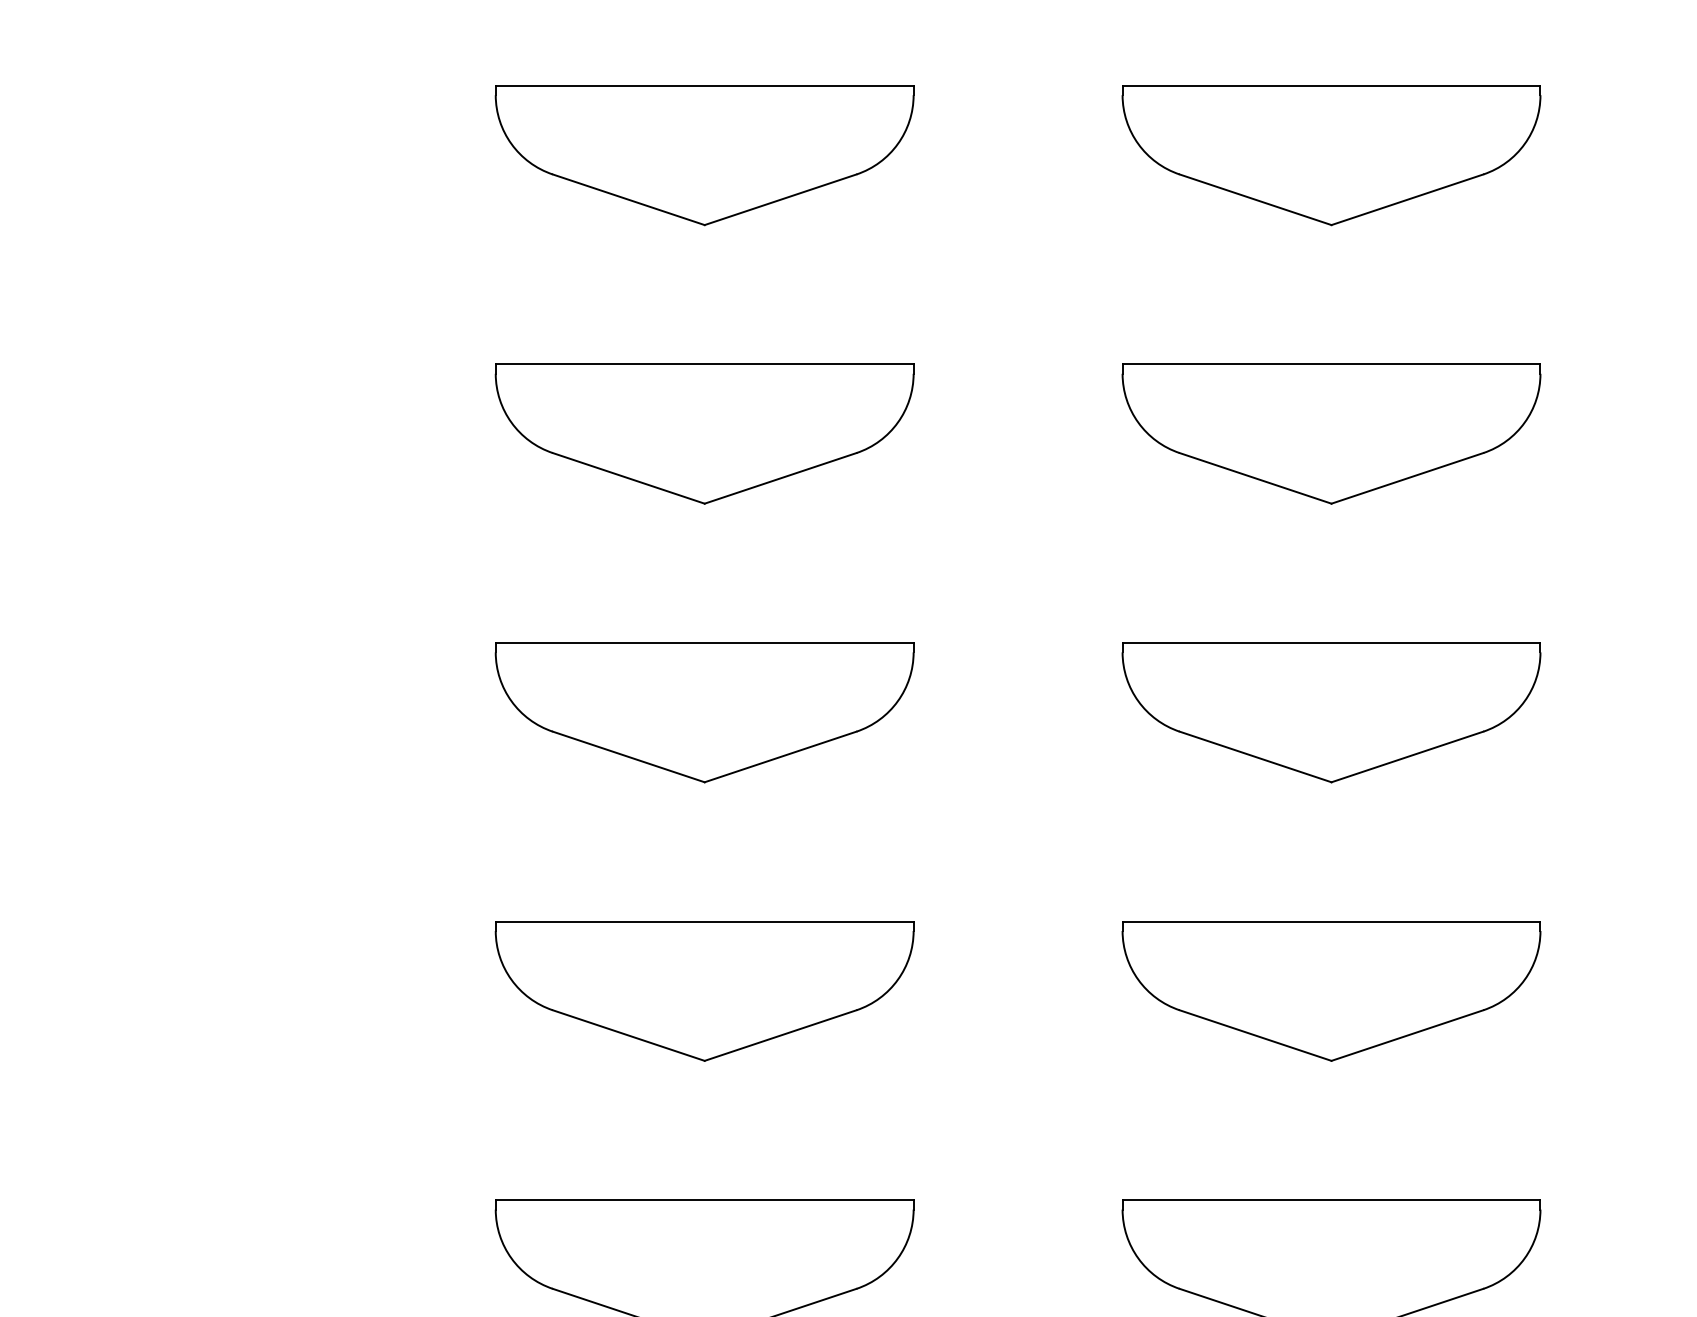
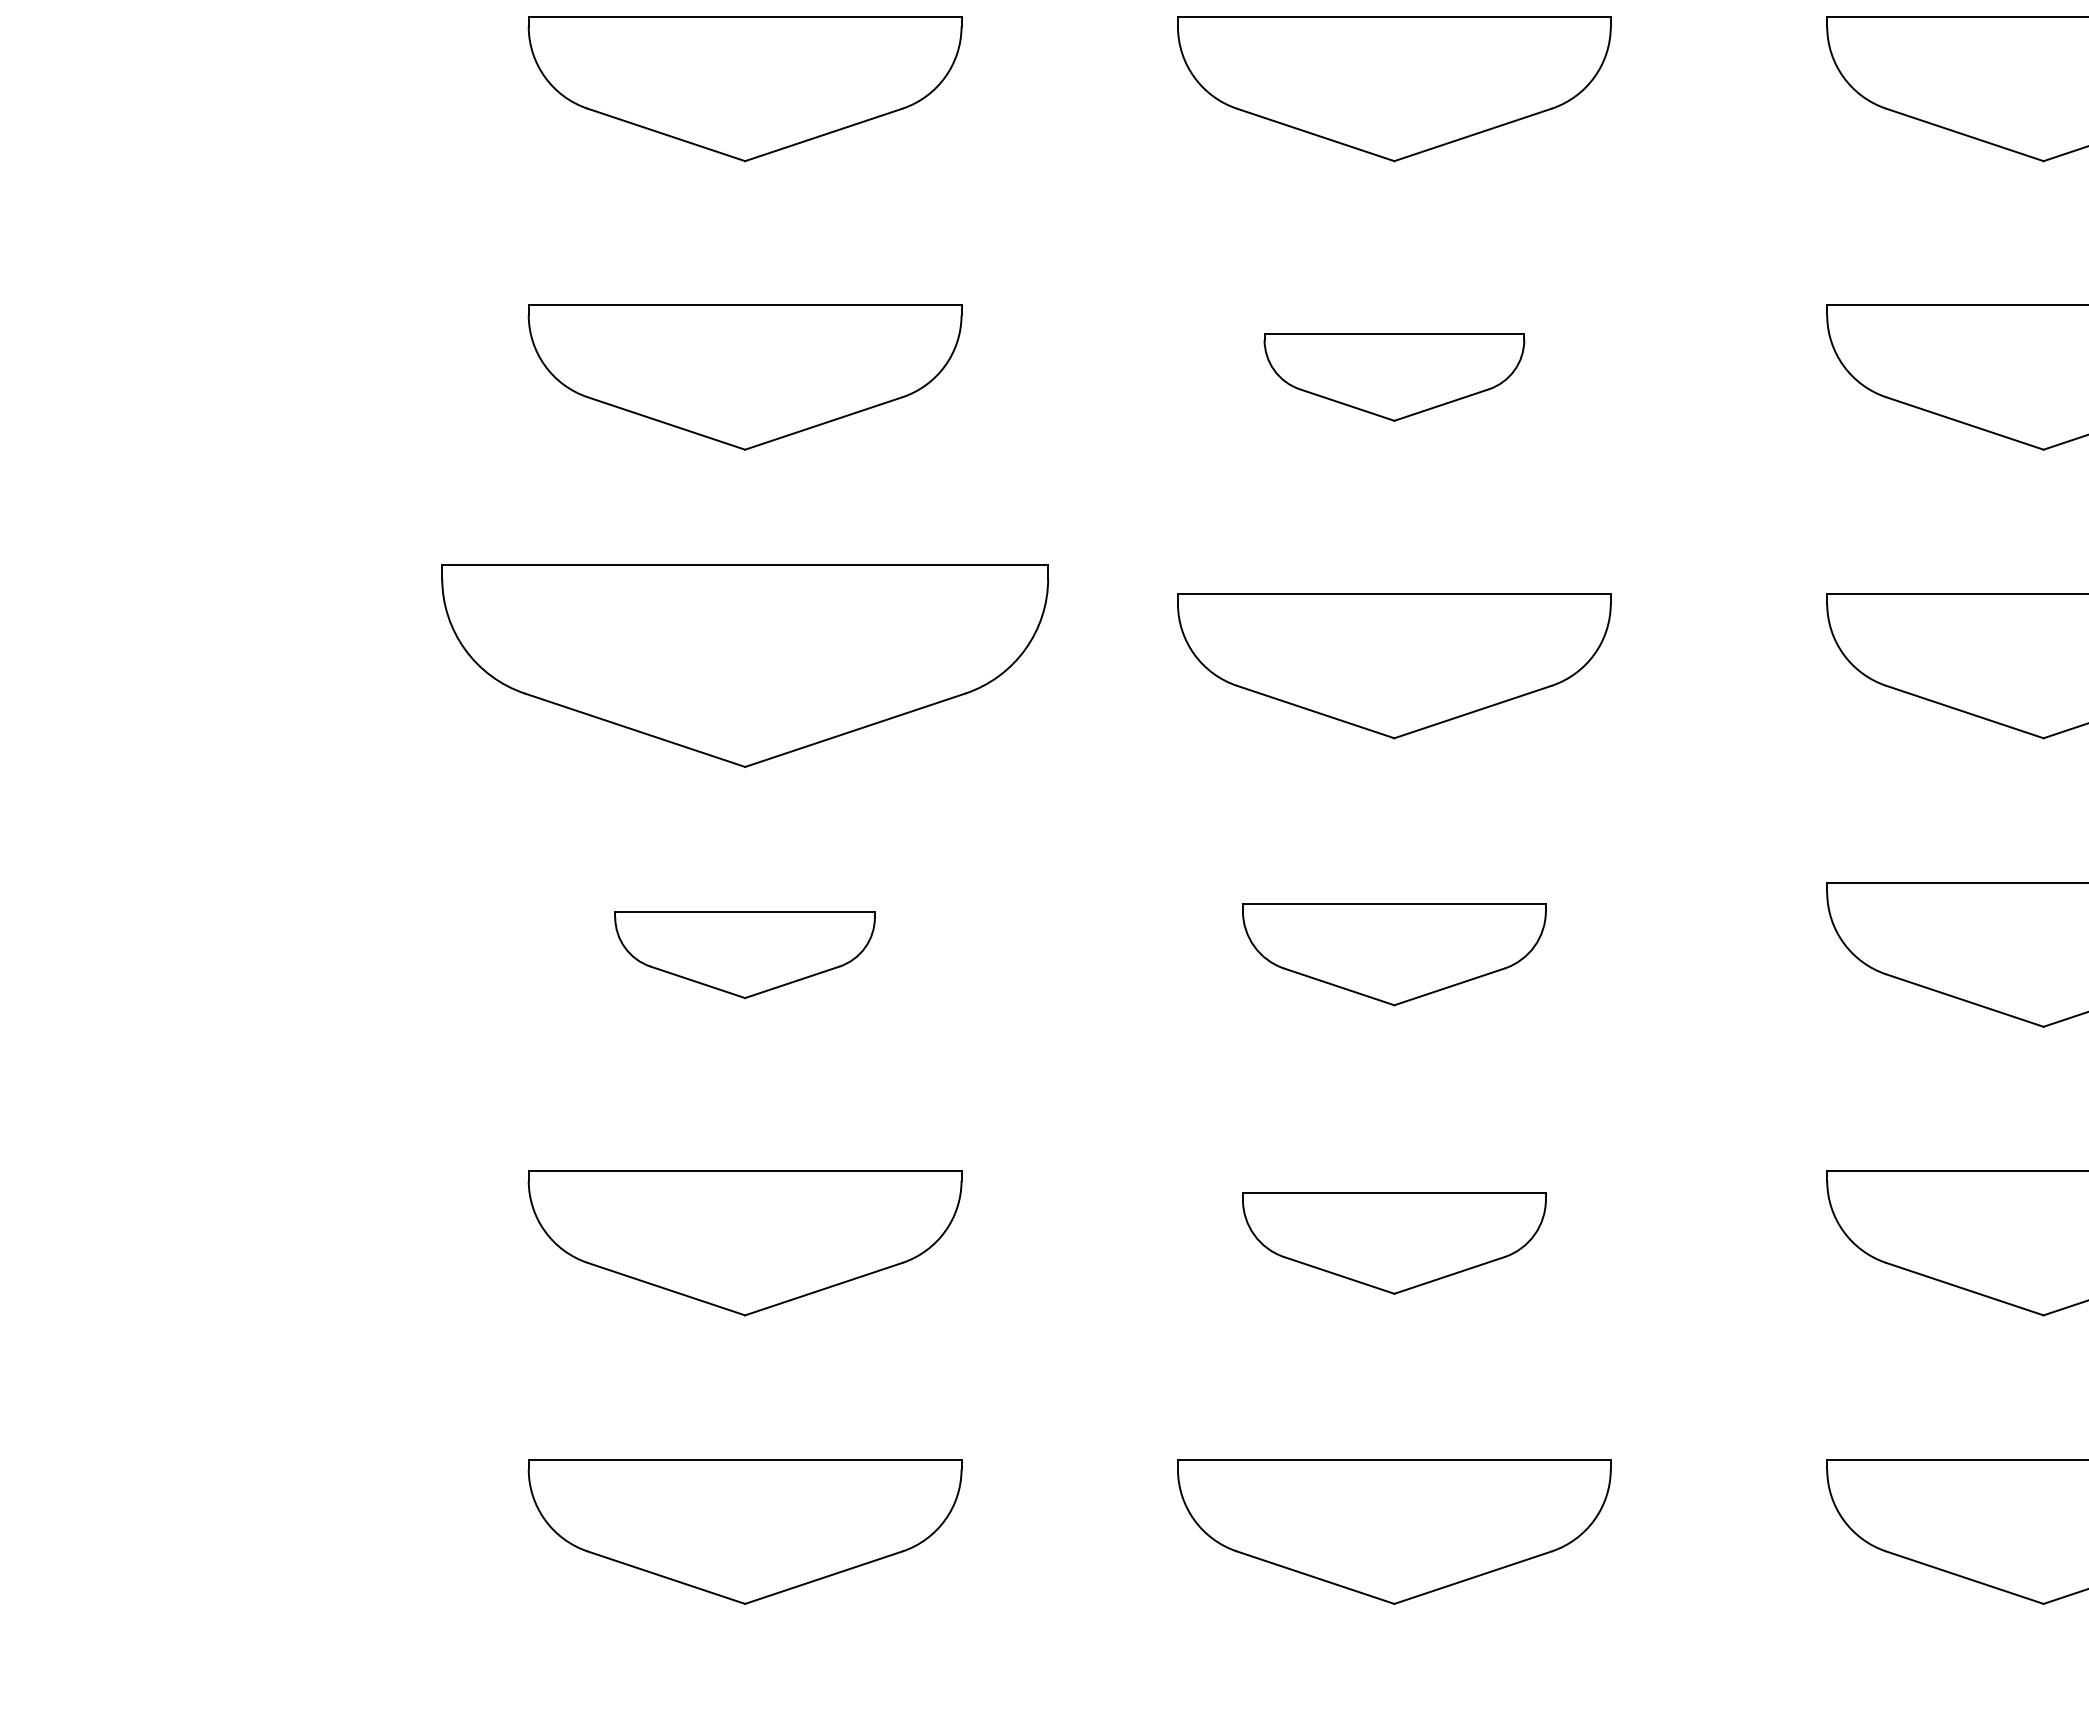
part: (1331, 155) -> (1394, 377), size x0.6
part: (704, 434) -> (744, 666), size x1.4
part: (704, 712) -> (744, 954), size x0.6
part: (1331, 712) -> (1394, 954), size x0.7
part: (1331, 991) -> (1394, 1243), size x0.7

